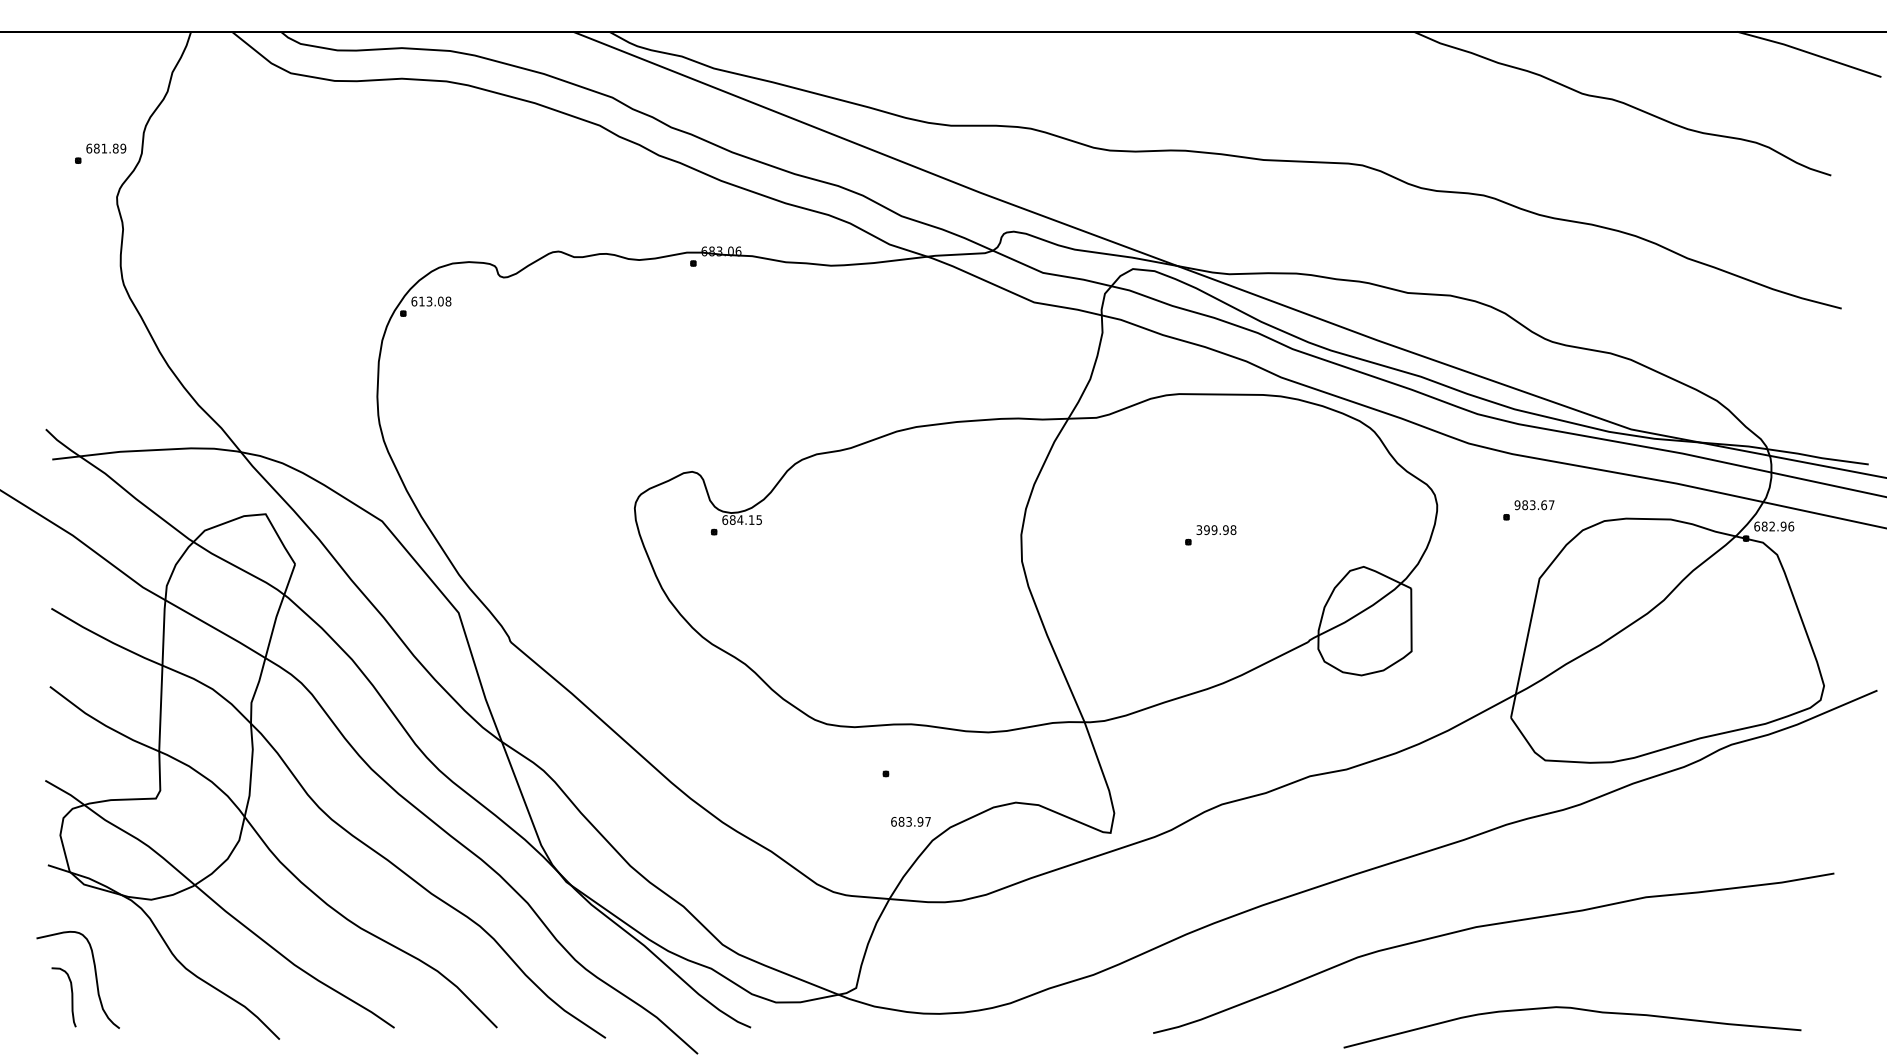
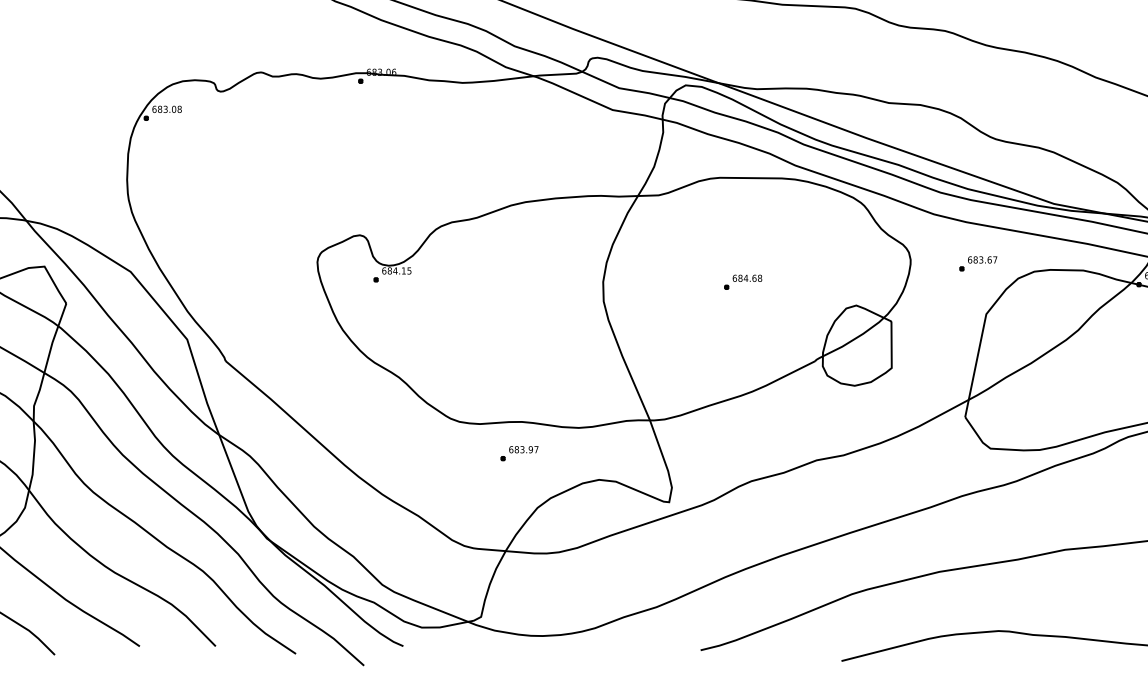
text: (421, 301) -> (159, 109), 613.08 -> 683.08
text: (1517, 505) -> (970, 260), 983.67 -> 683.67
text: (1212, 530) -> (744, 278), 399.98 -> 684.68
text: (910, 821) -> (523, 449), moved

